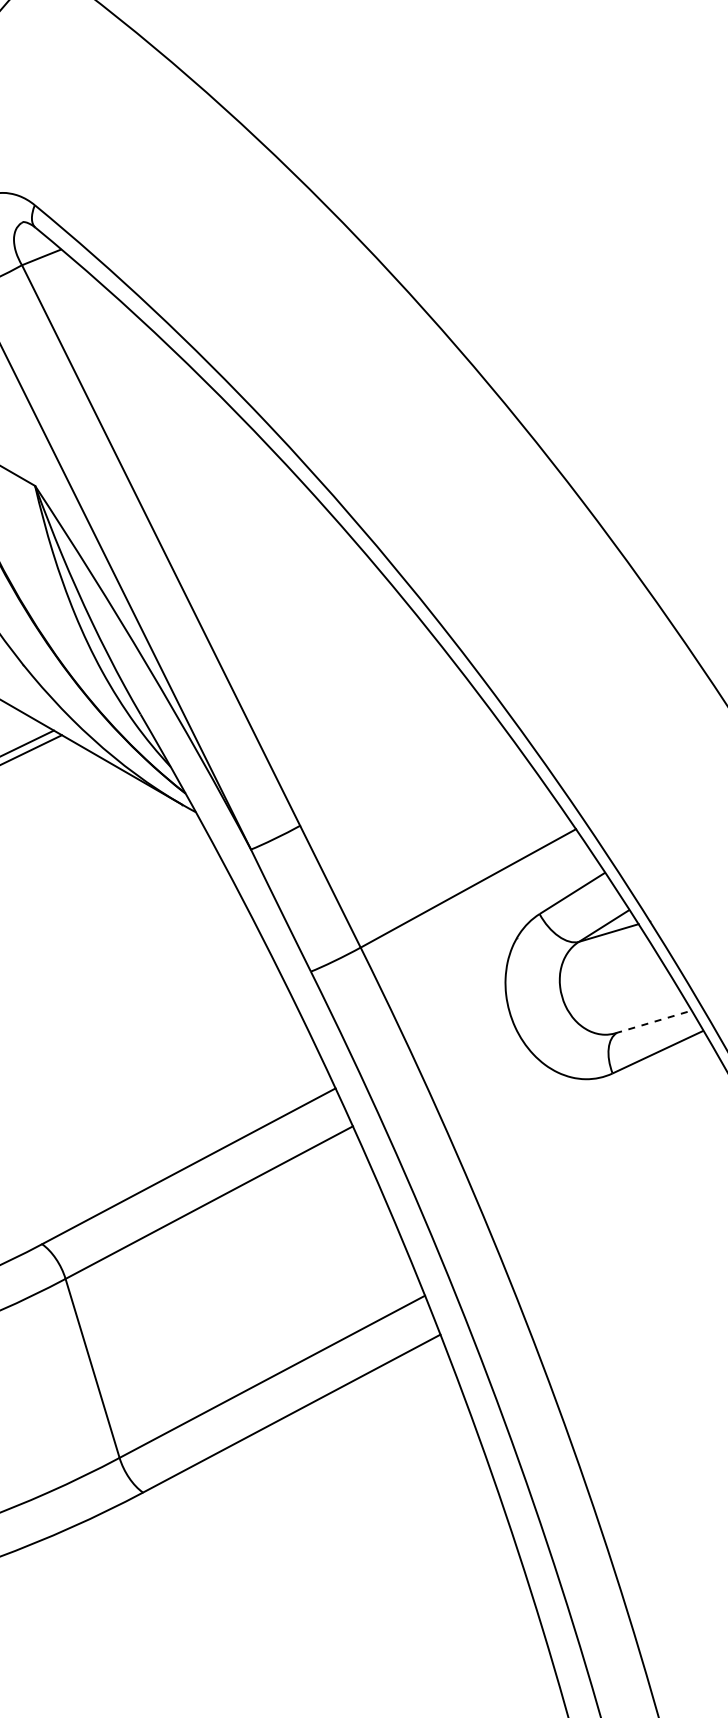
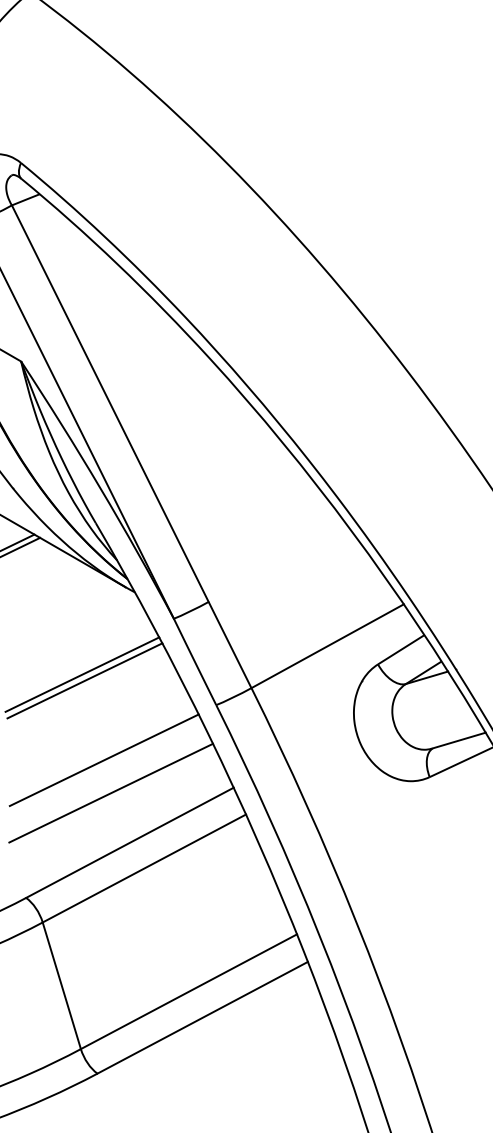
line: (121, 928) -> (82, 674), added
line: (124, 937) -> (84, 680), added
line: (653, 1021) -> (458, 740), dashed -> solid
line: (152, 1049) -> (104, 760), added
line: (162, 1095) -> (111, 792), added

